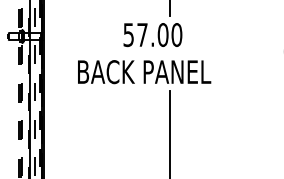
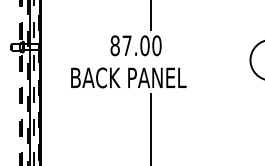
text: (127, 34) -> (114, 45), 57.00 -> 87.00

